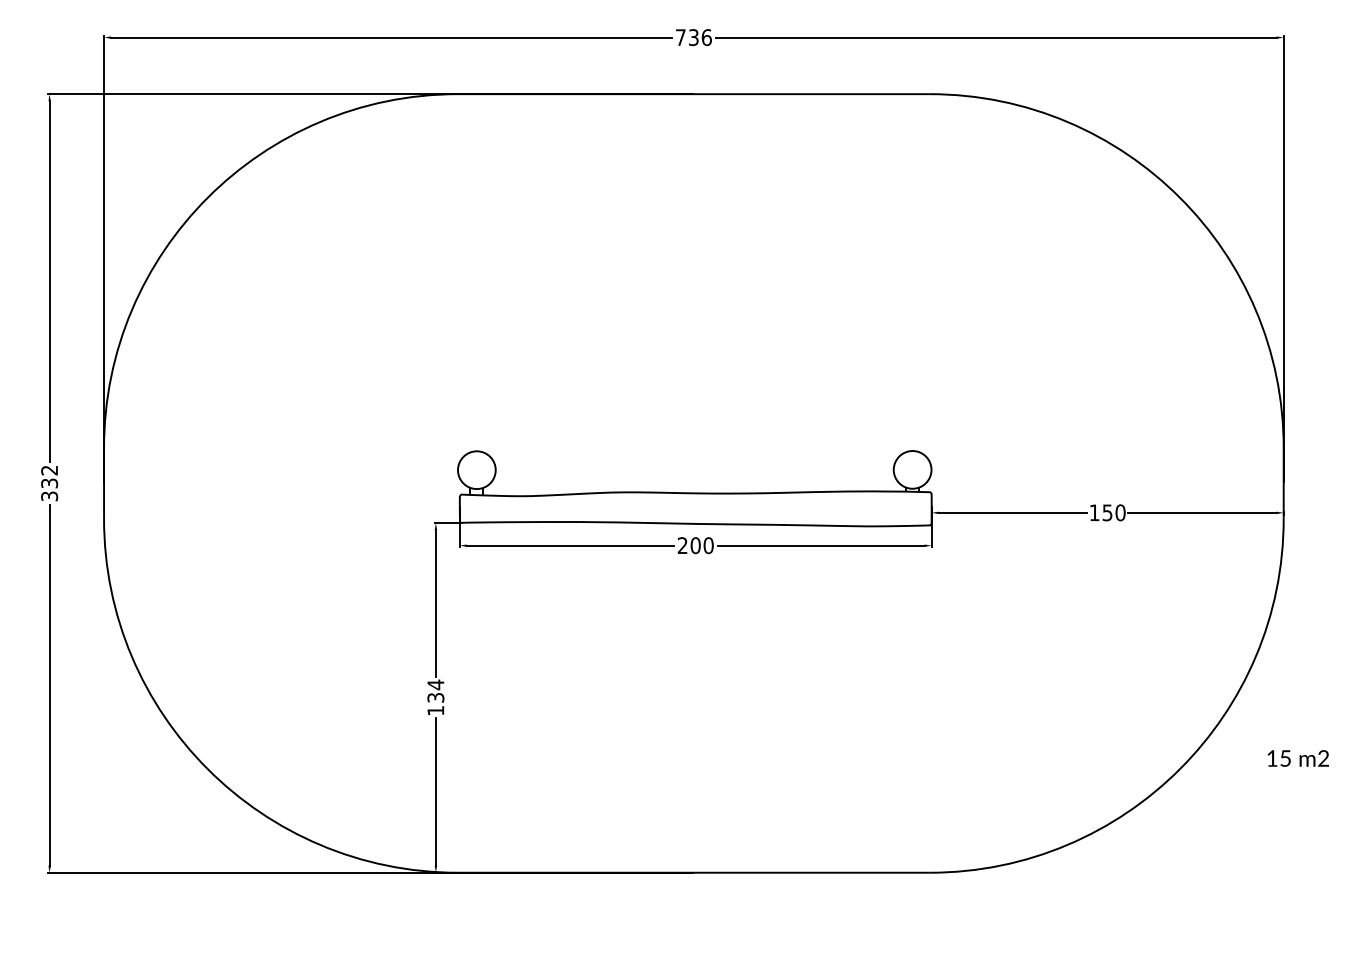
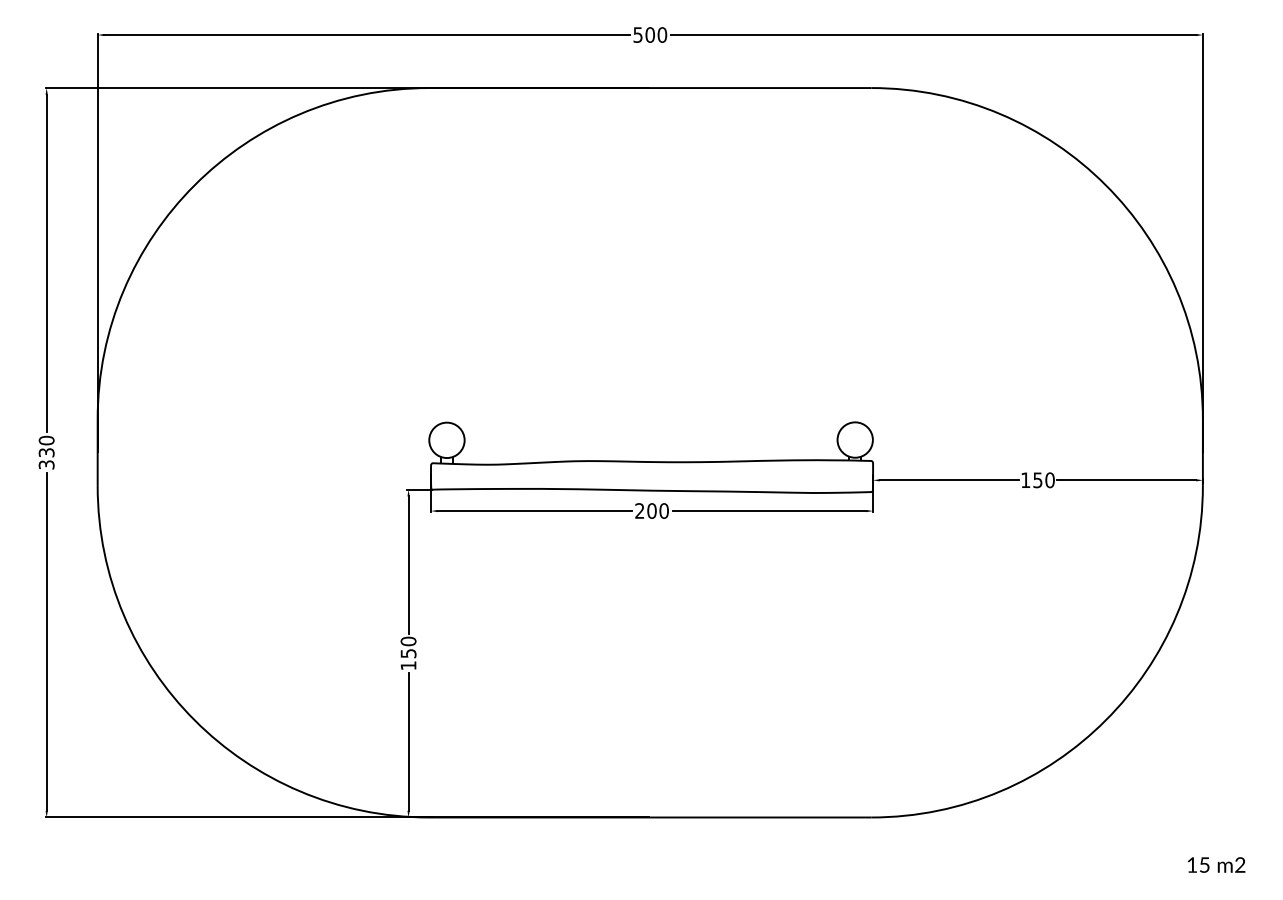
text: (693, 37) -> (649, 34), 736 -> 500
text: (49, 470) -> (46, 440), 332 -> 330
text: (435, 690) -> (408, 646), 134 -> 150
text: (1297, 758) -> (1215, 865), moved

